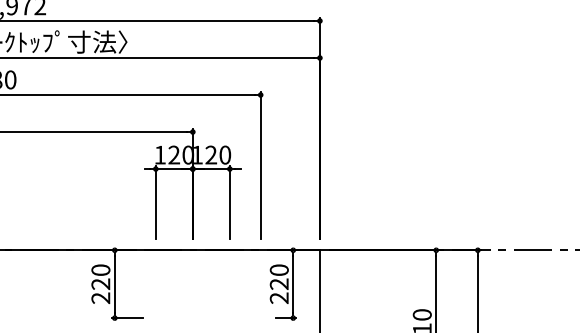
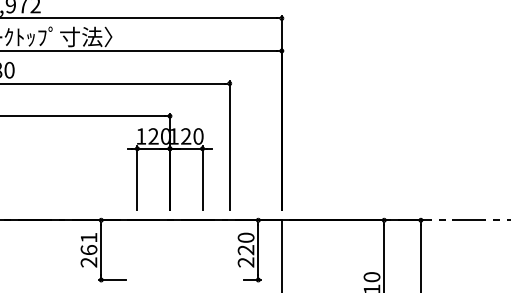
text: (100, 276) -> (88, 243), 220 -> 261

